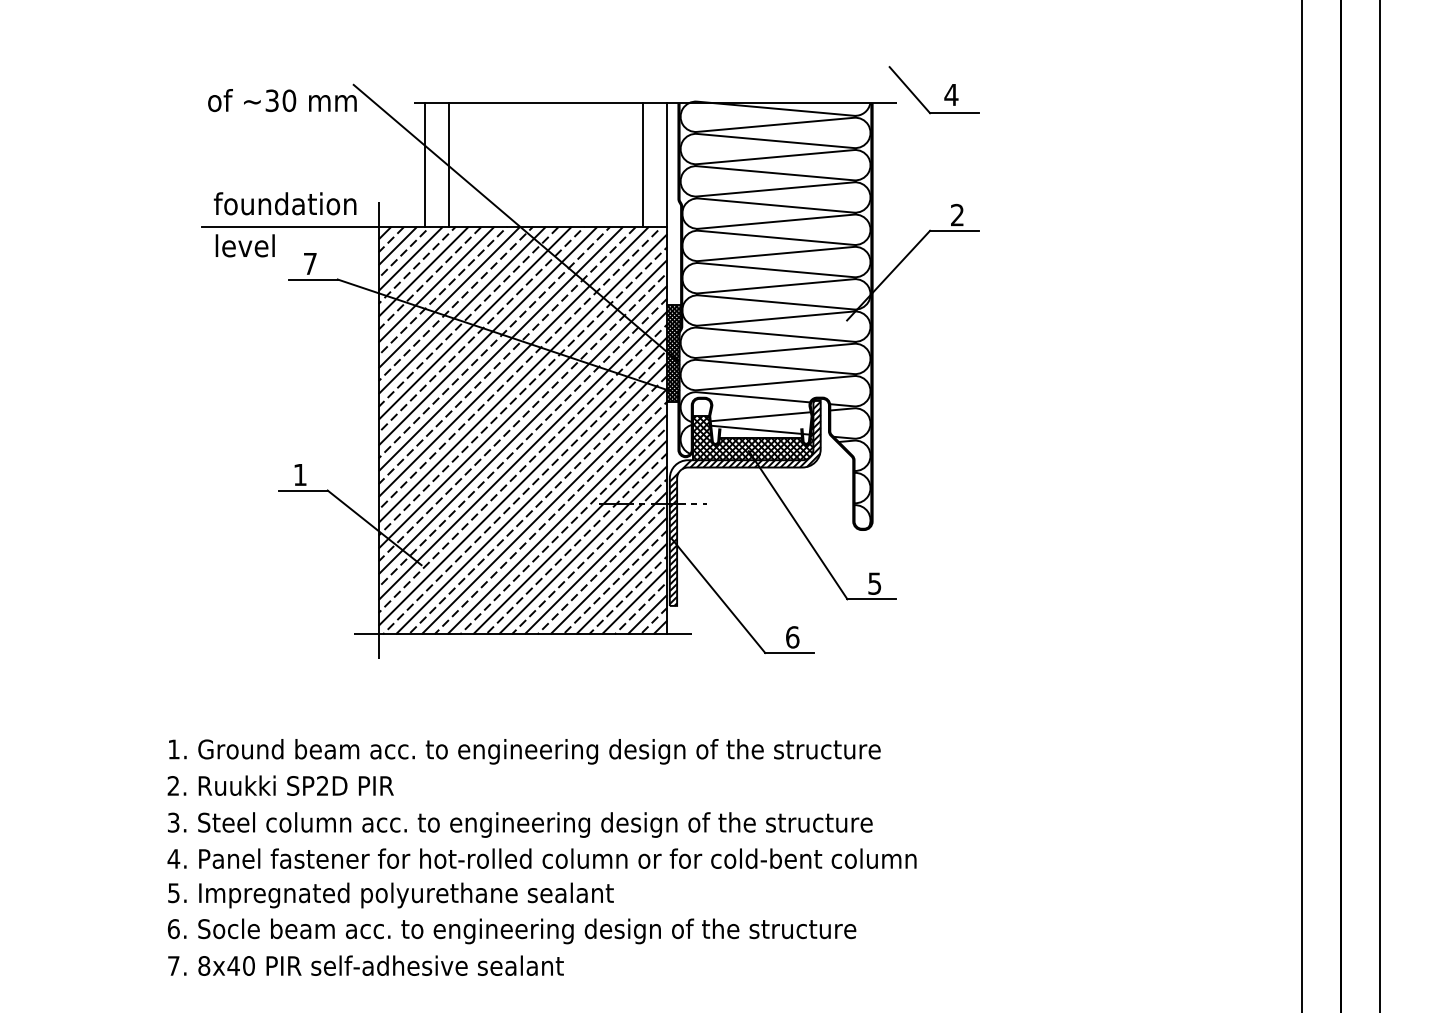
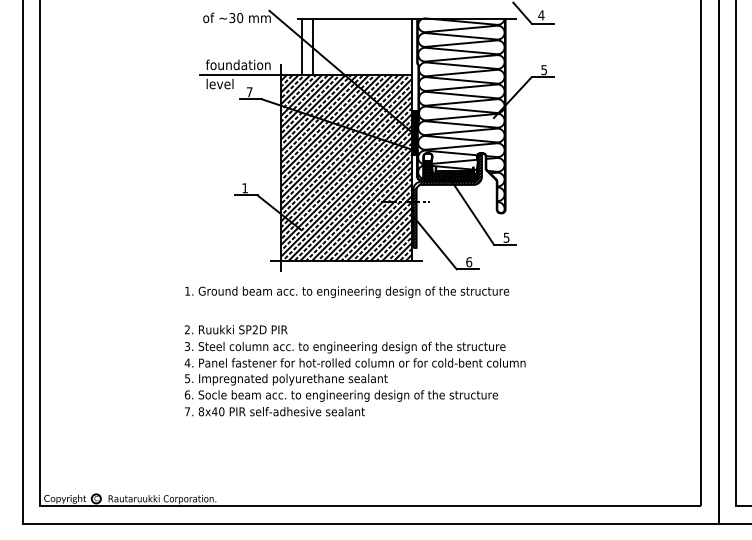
line: (643, 165) -> (401, 47), removed
text: (955, 216) -> (543, 70), 2 -> 5
text: (525, 752) -> (347, 292), moved

